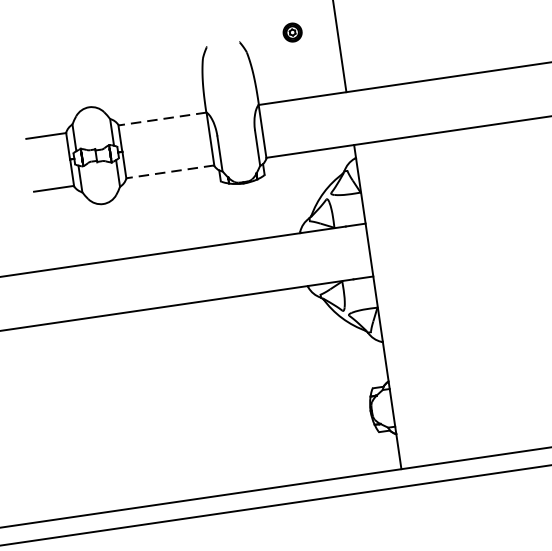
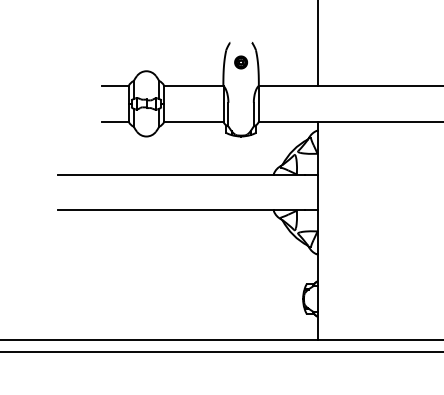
part: (293, 32) -> (241, 62), moved
line: (162, 119) -> (193, 86), dashed -> solid
line: (169, 171) -> (193, 121), dashed -> solid

